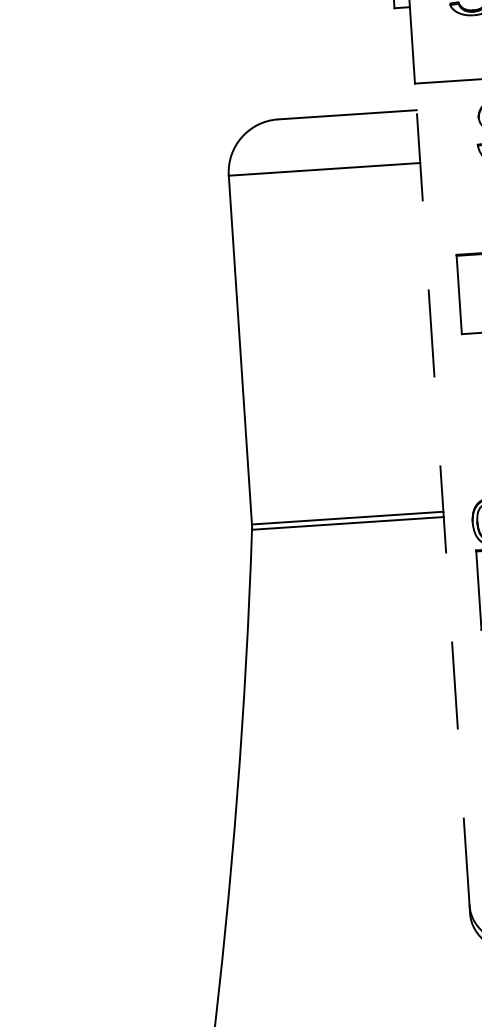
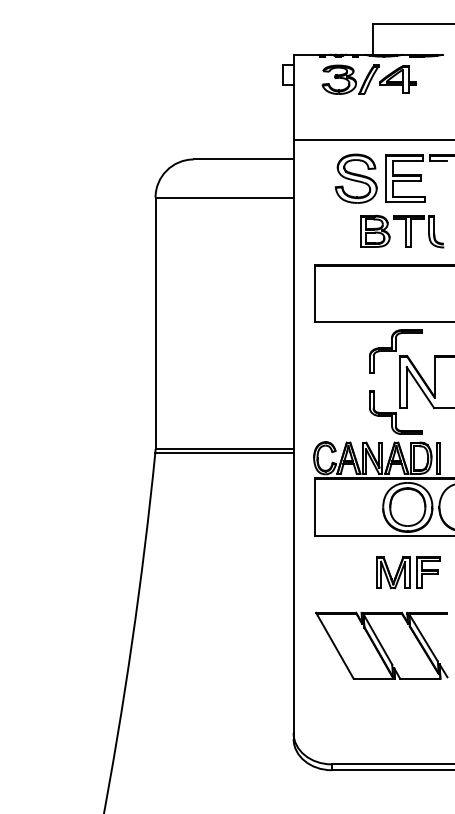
line: (442, 494) -> (293, 436), dashed -> solid

